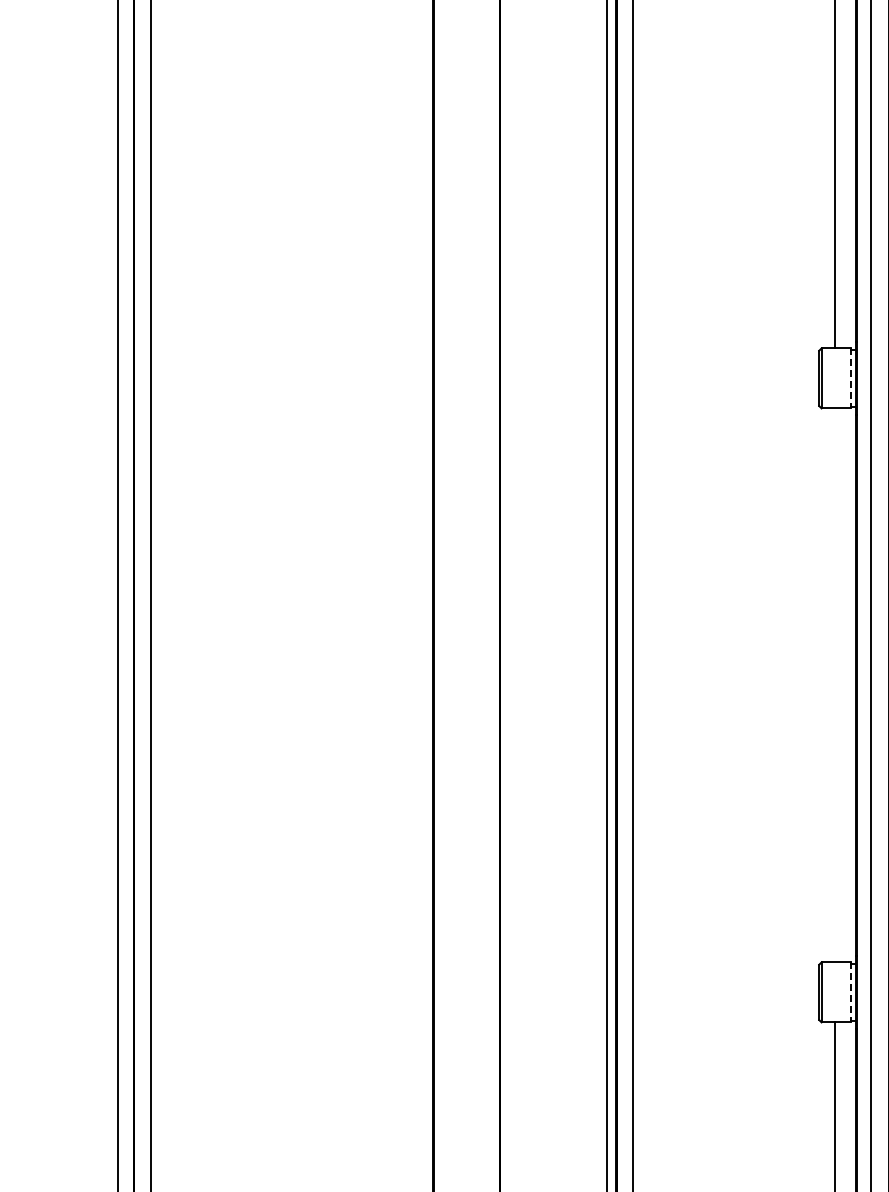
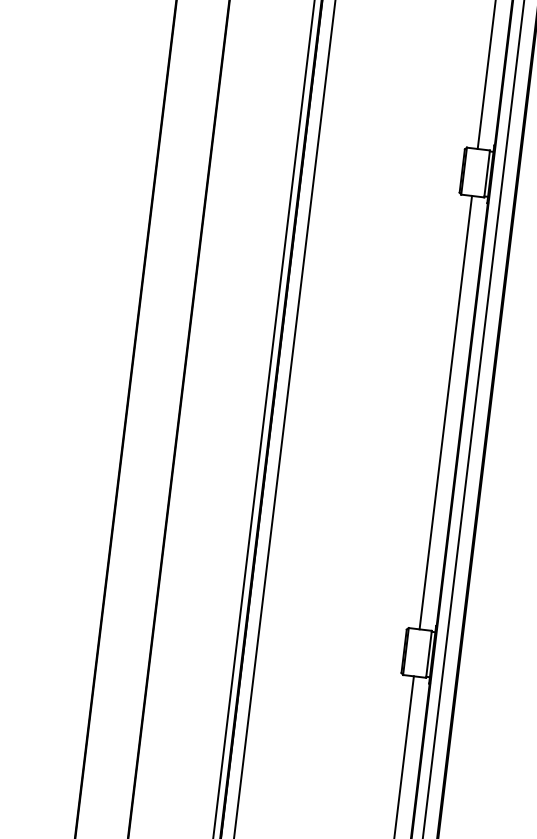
line: (851, 378) -> (487, 174), dashed -> solid
line: (835, 685) -> (445, 412), added
line: (851, 992) -> (429, 654), dashed -> solid

